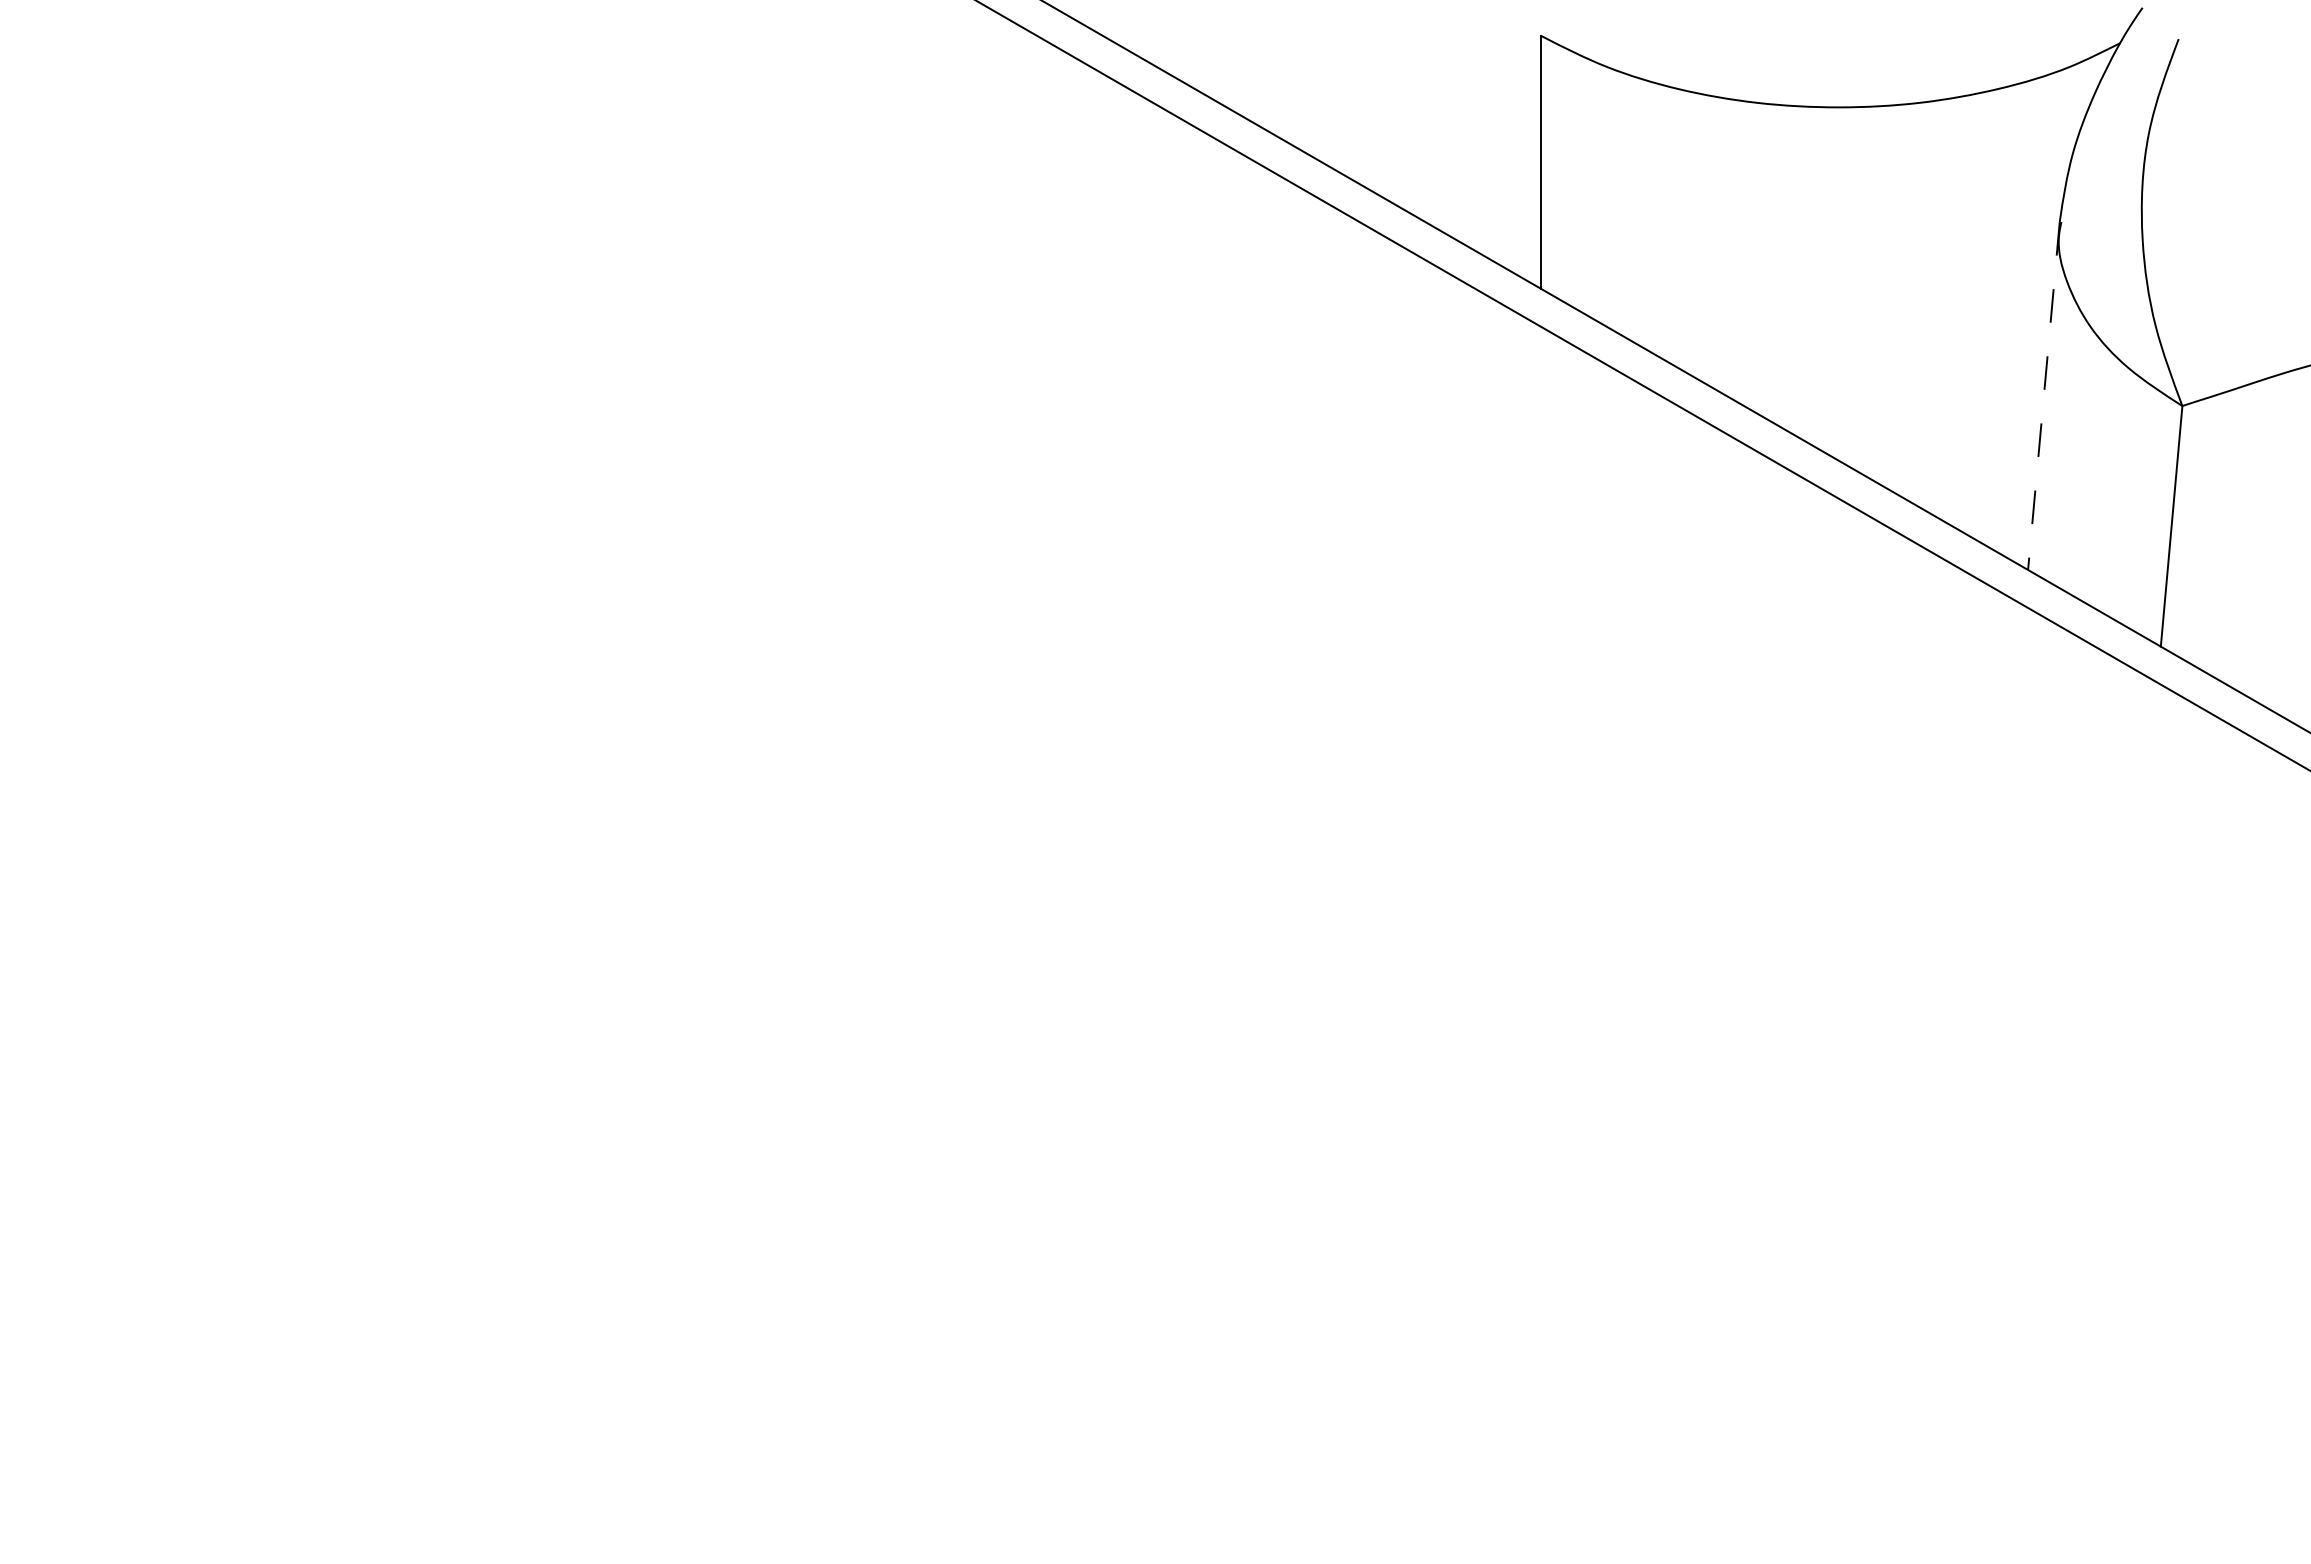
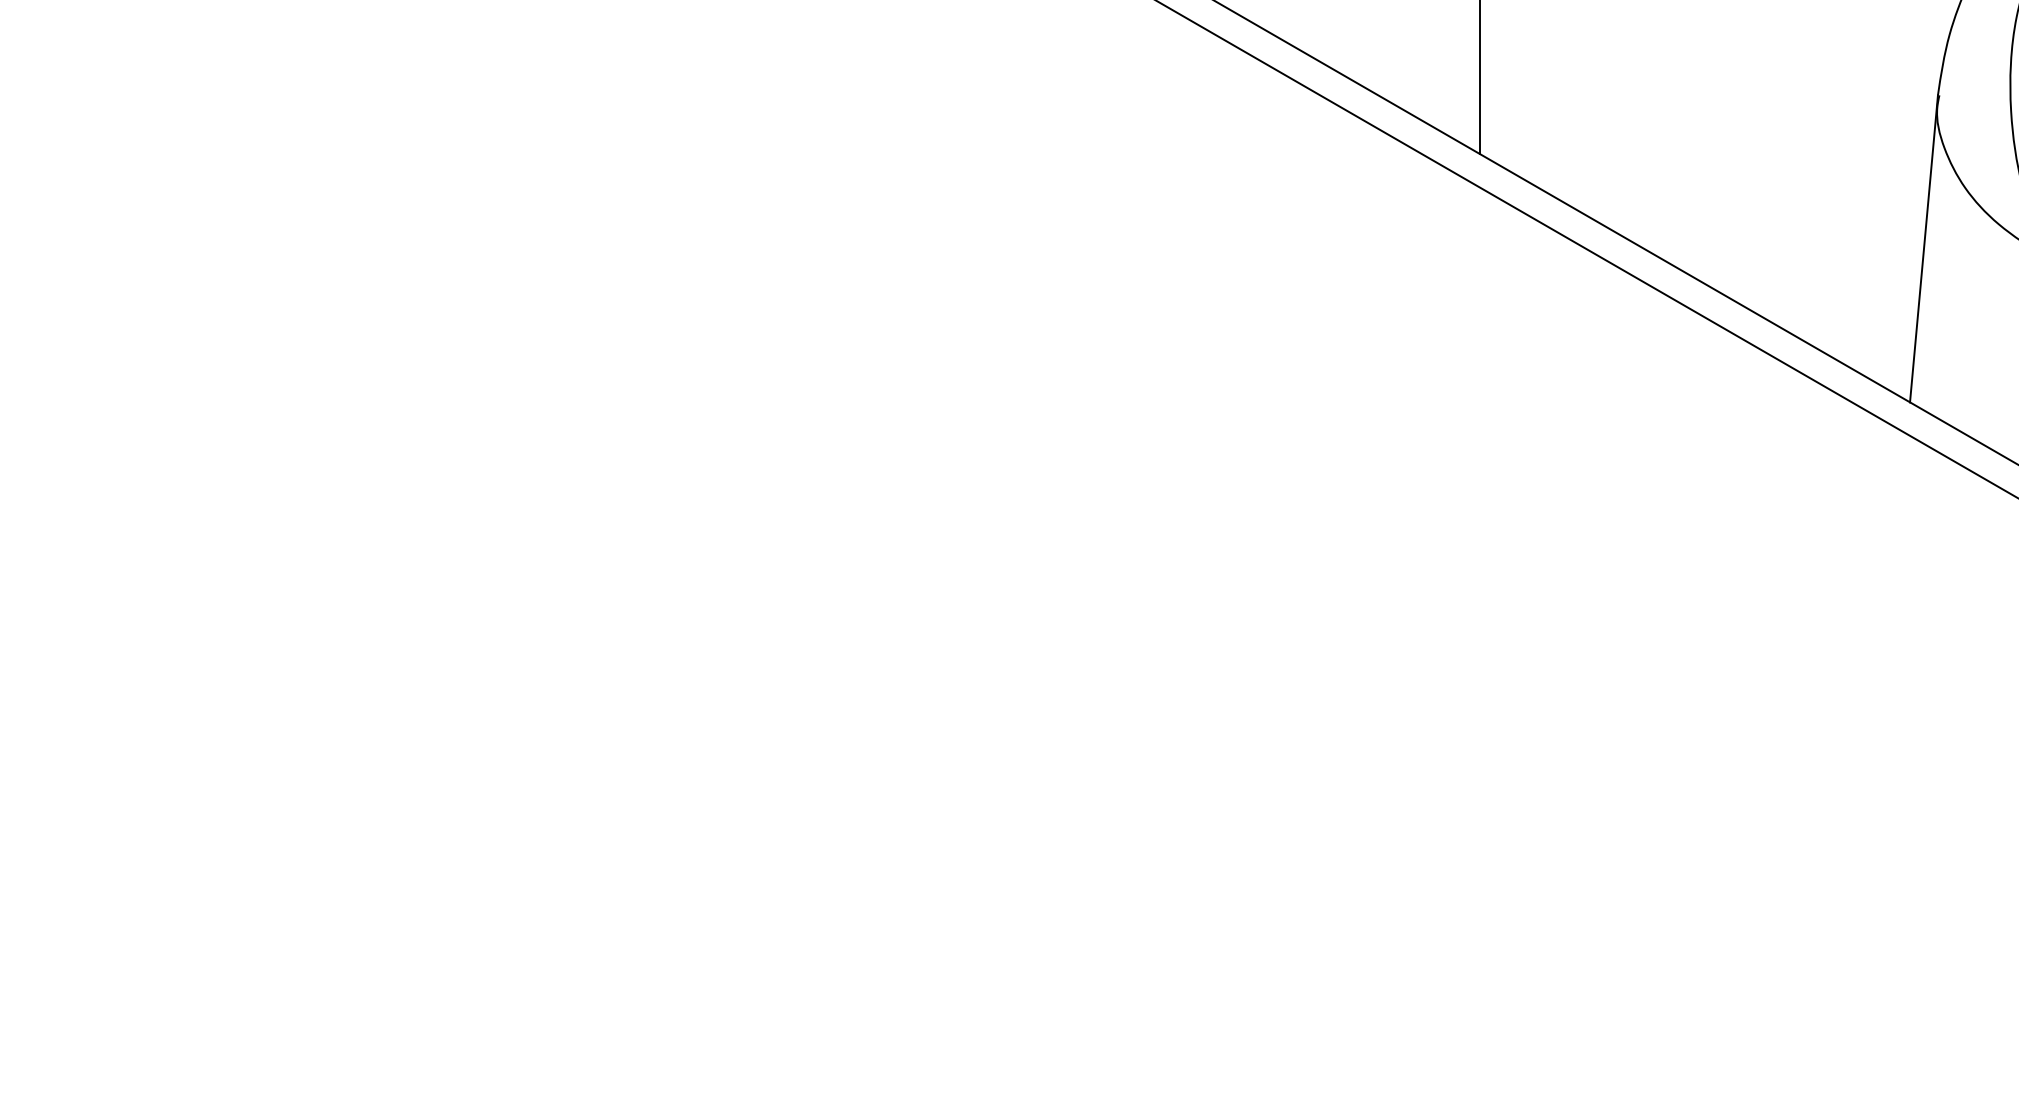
line: (2043, 396) -> (1923, 249), dashed -> solid

